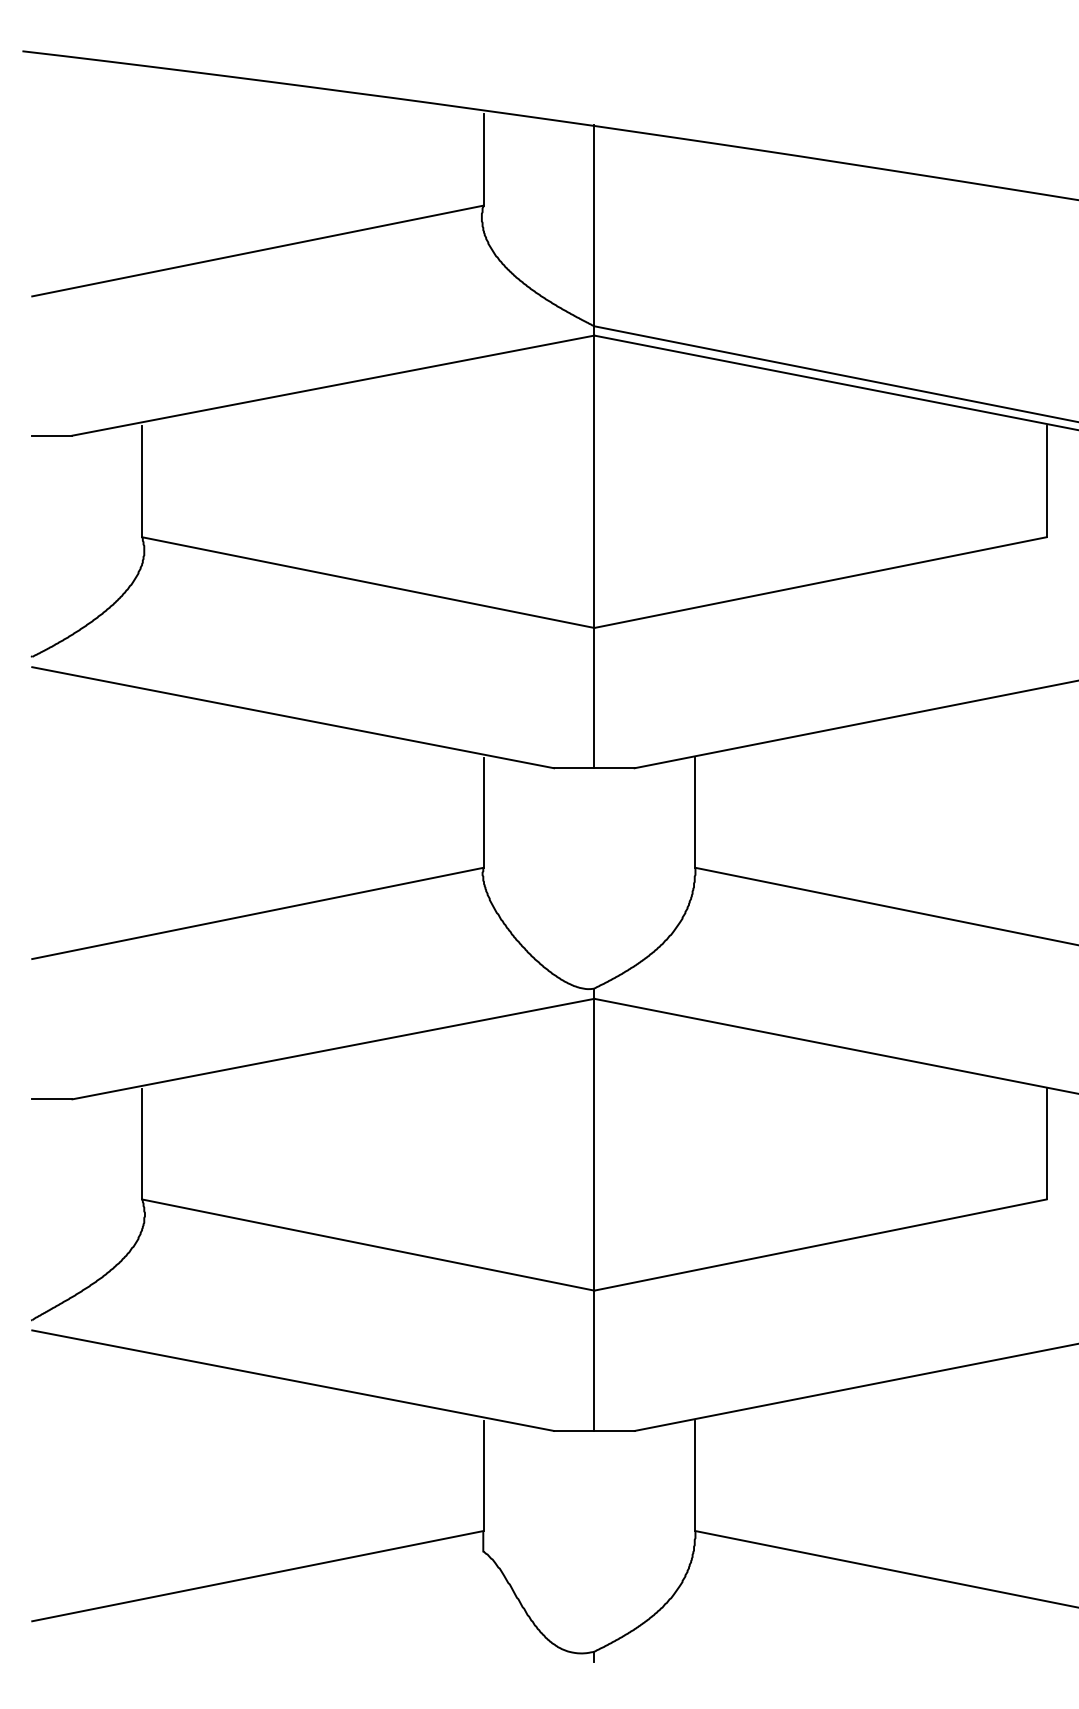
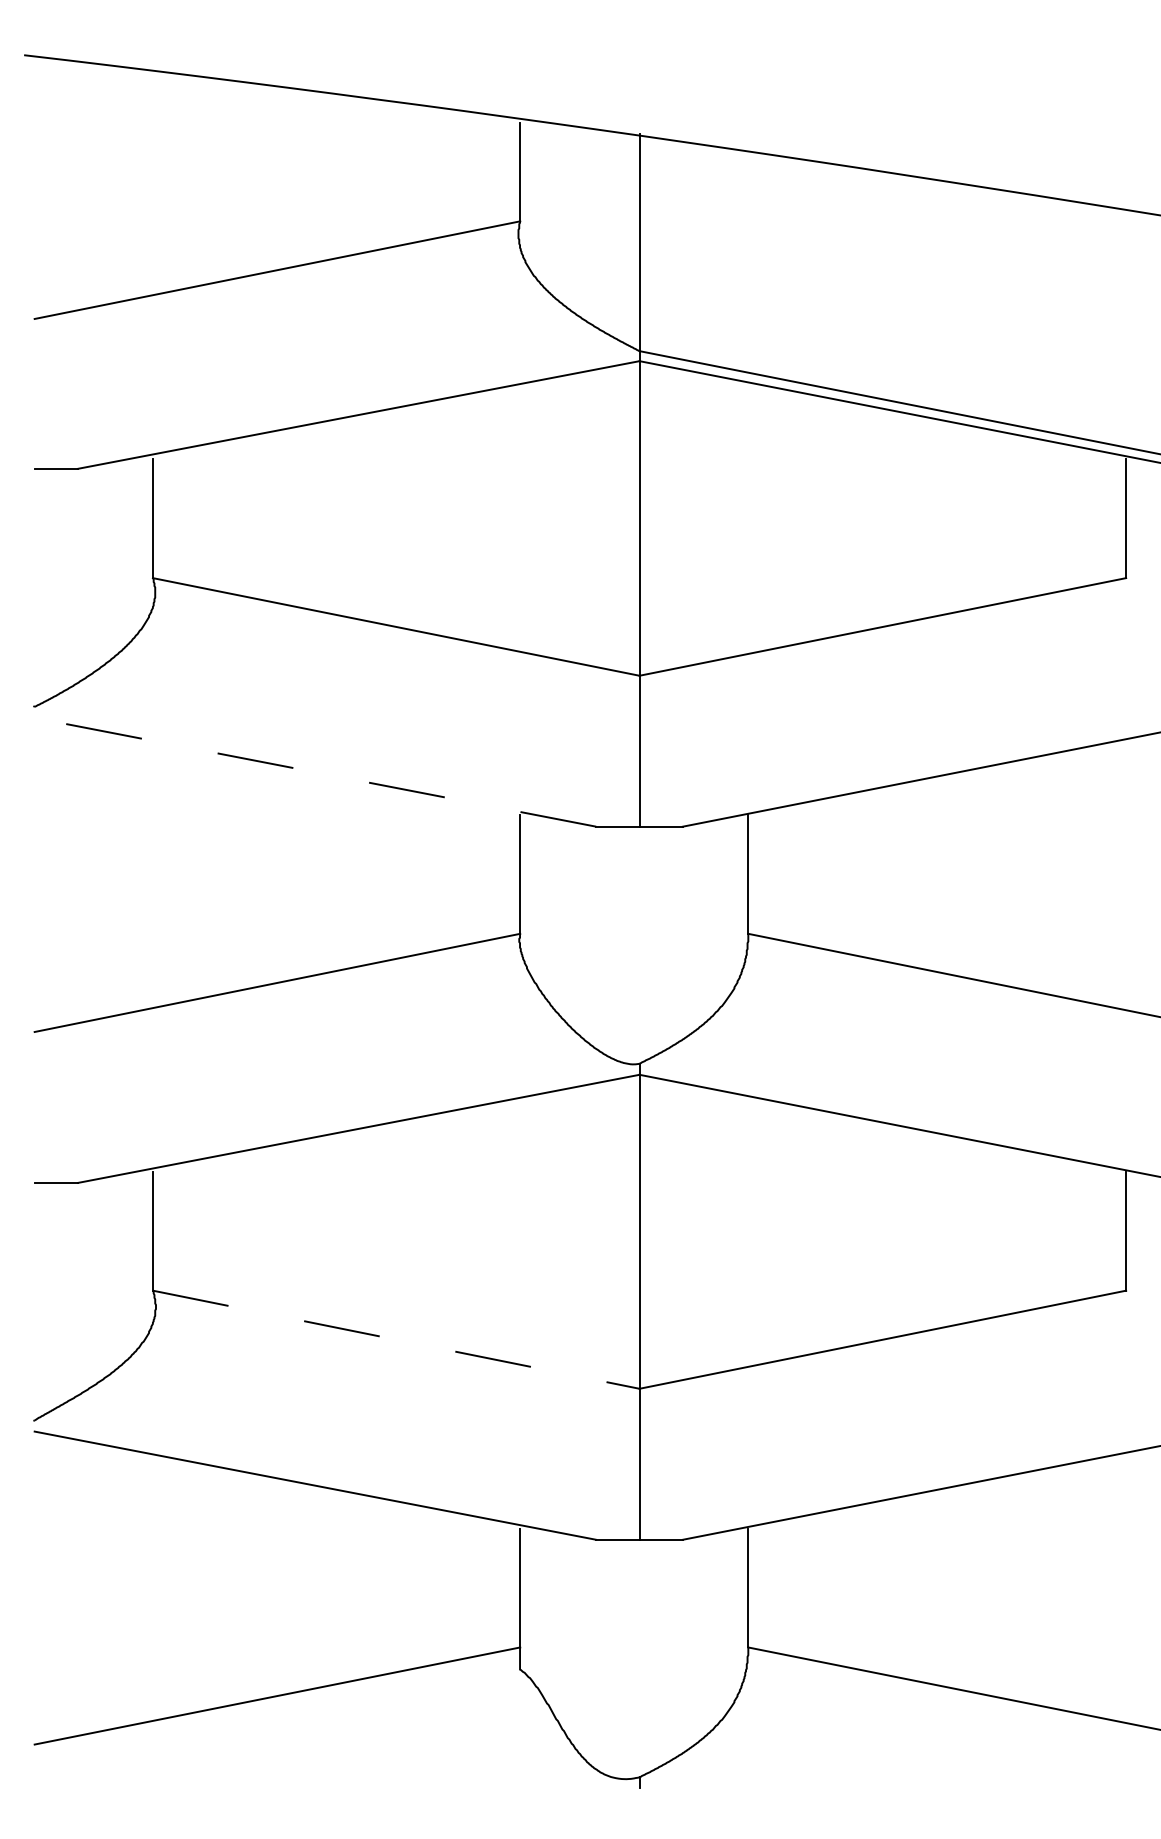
line: (293, 717) -> (315, 772), solid -> dashed
line: (368, 1245) -> (396, 1340), solid -> dashed

